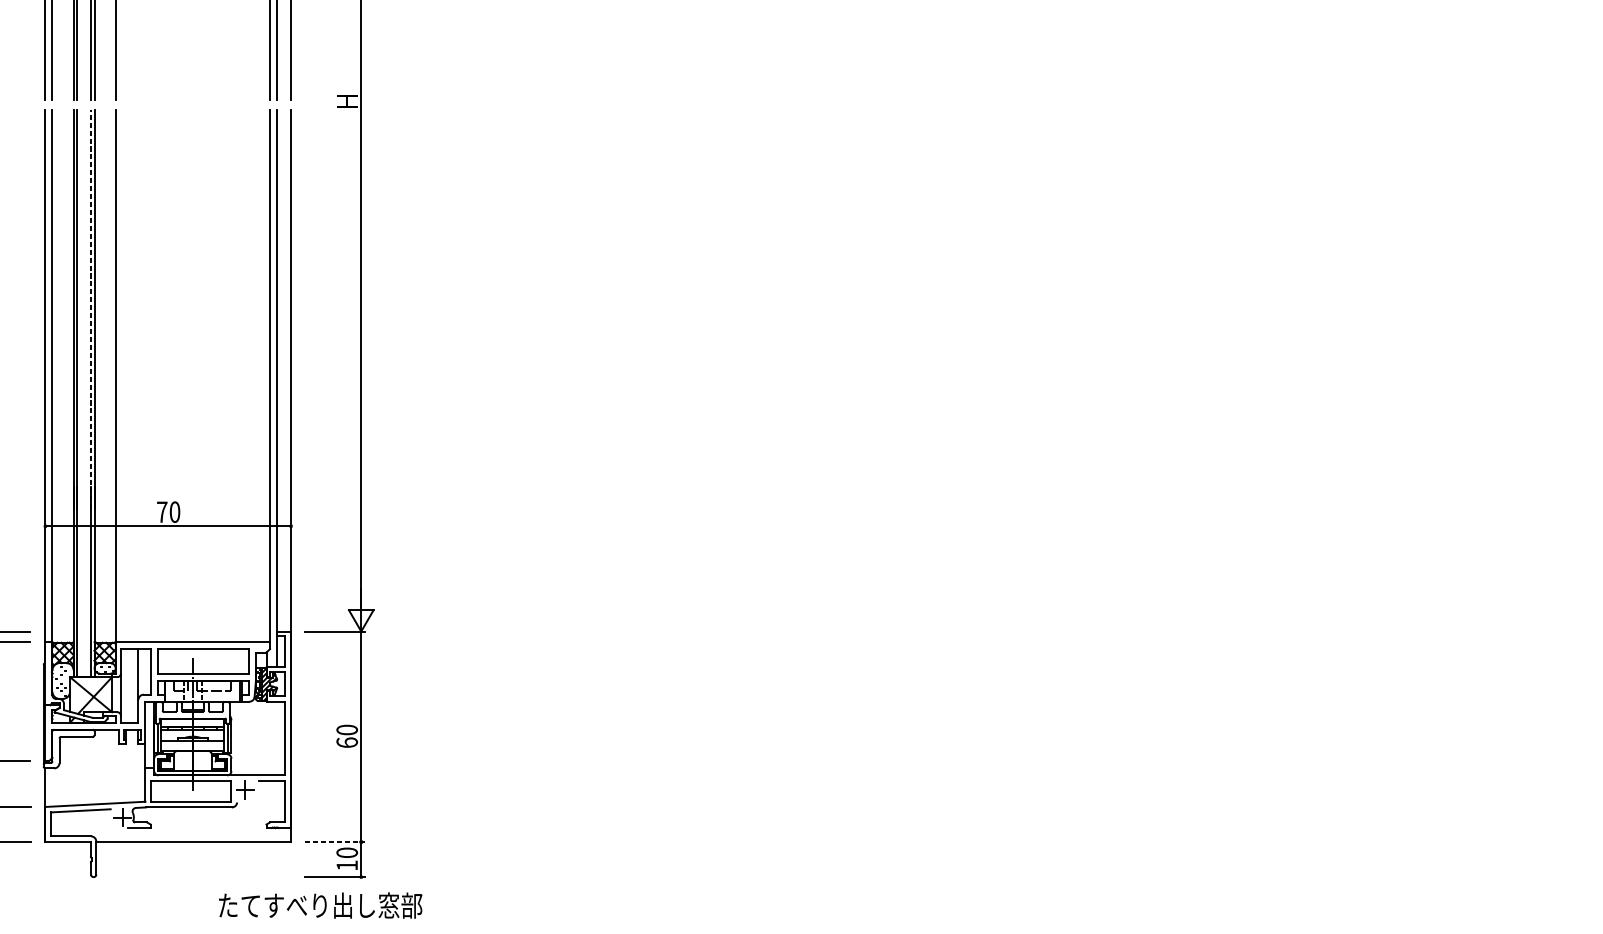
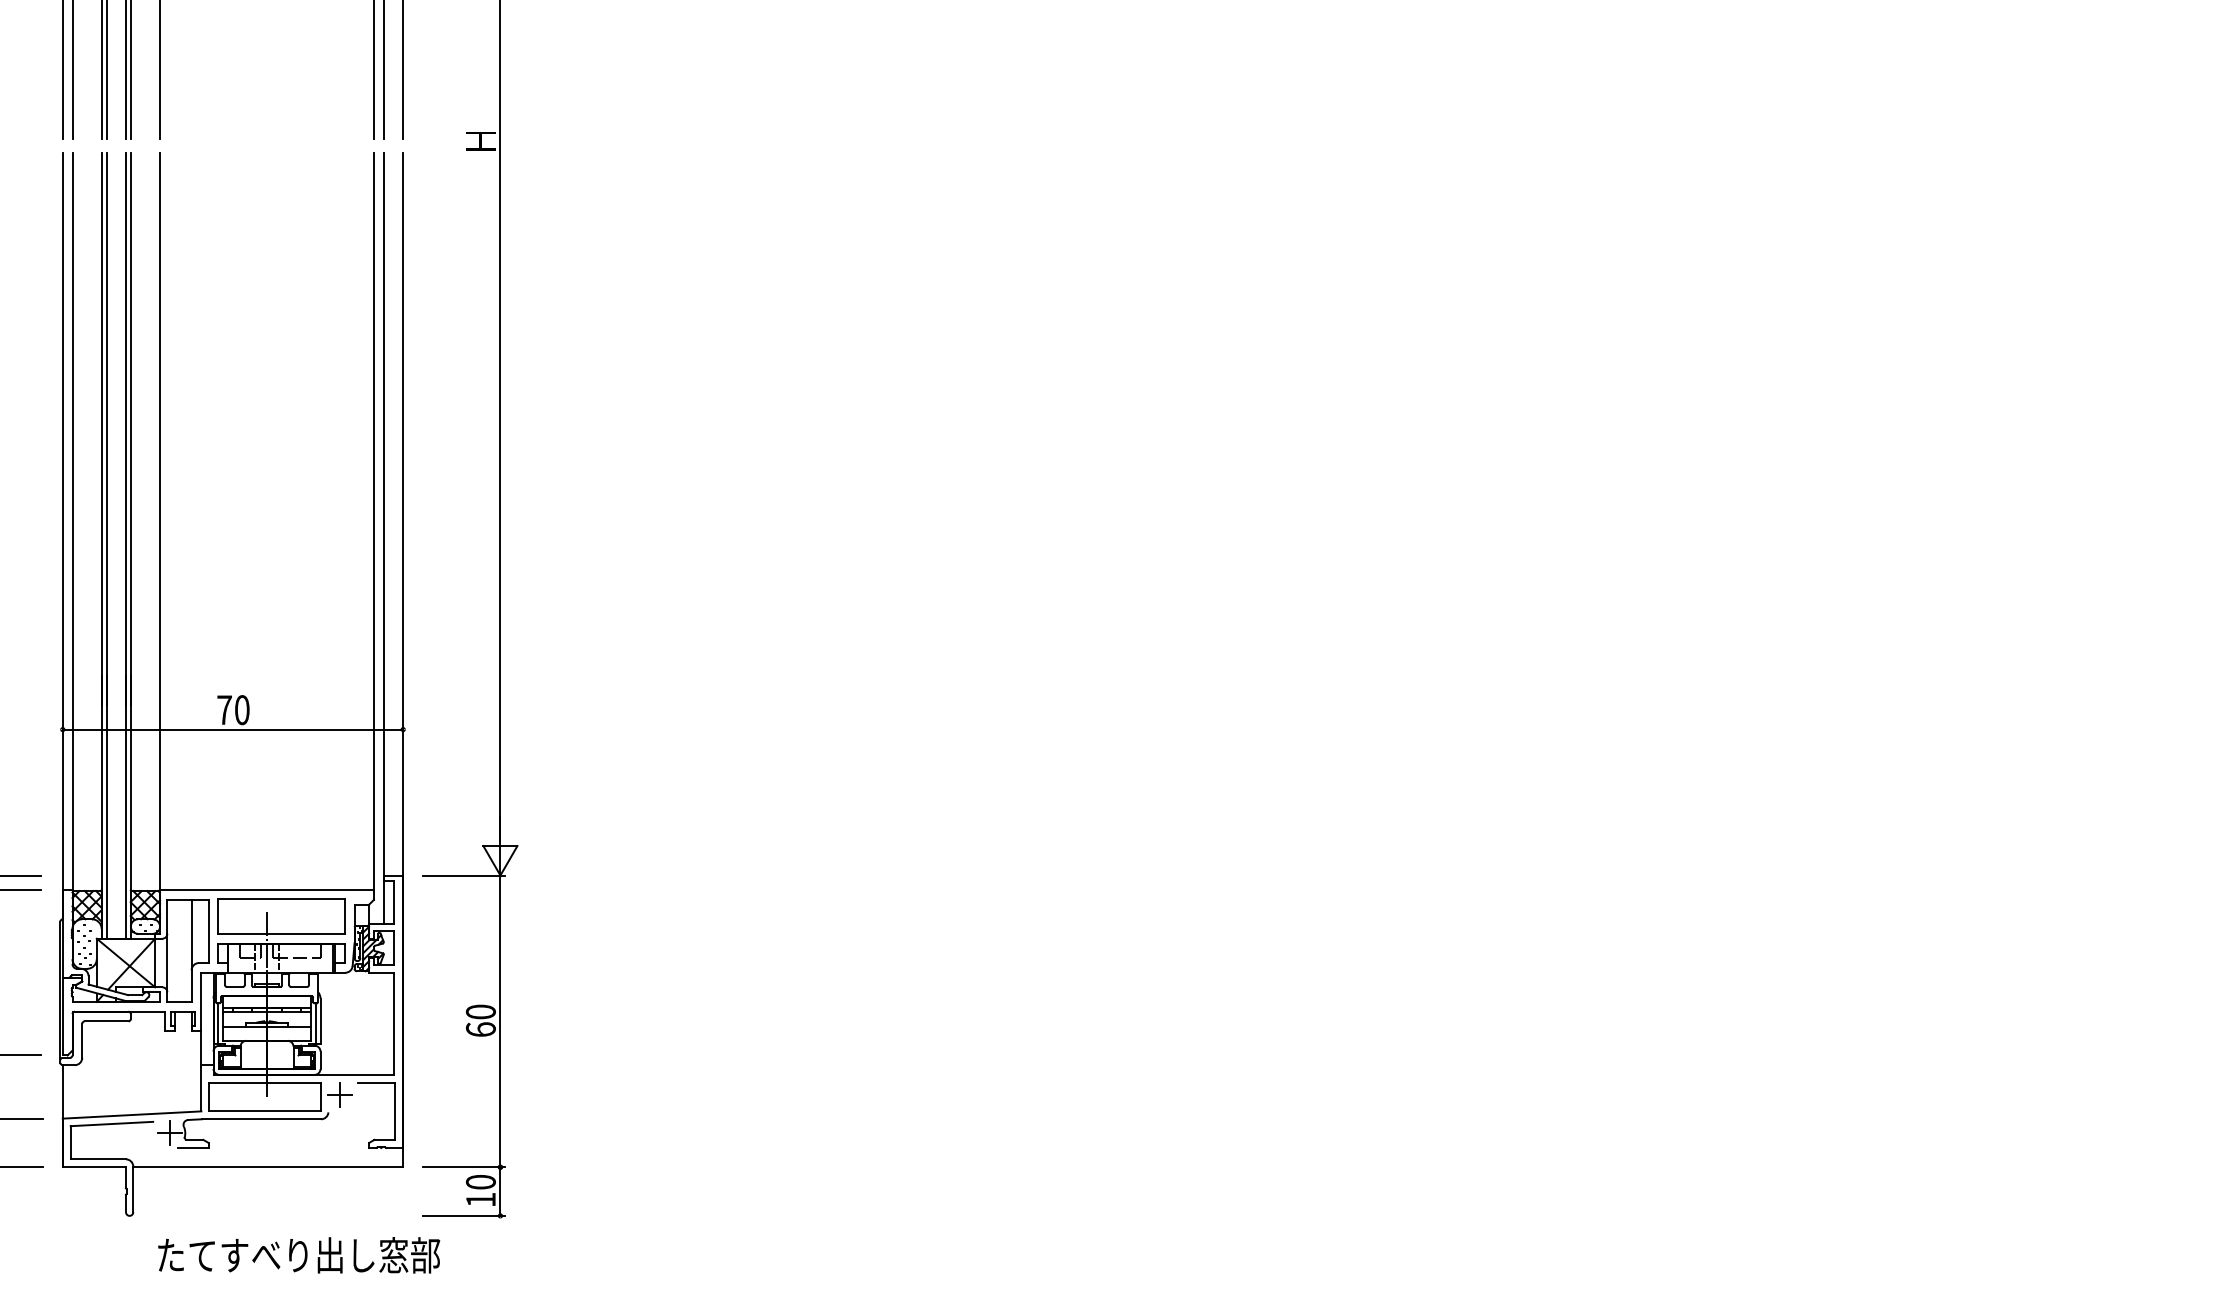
line: (91, 309) -> (126, 429), dashed -> solid
line: (335, 842) -> (464, 1167), dashed -> solid
text: (320, 905) -> (299, 1255), moved

